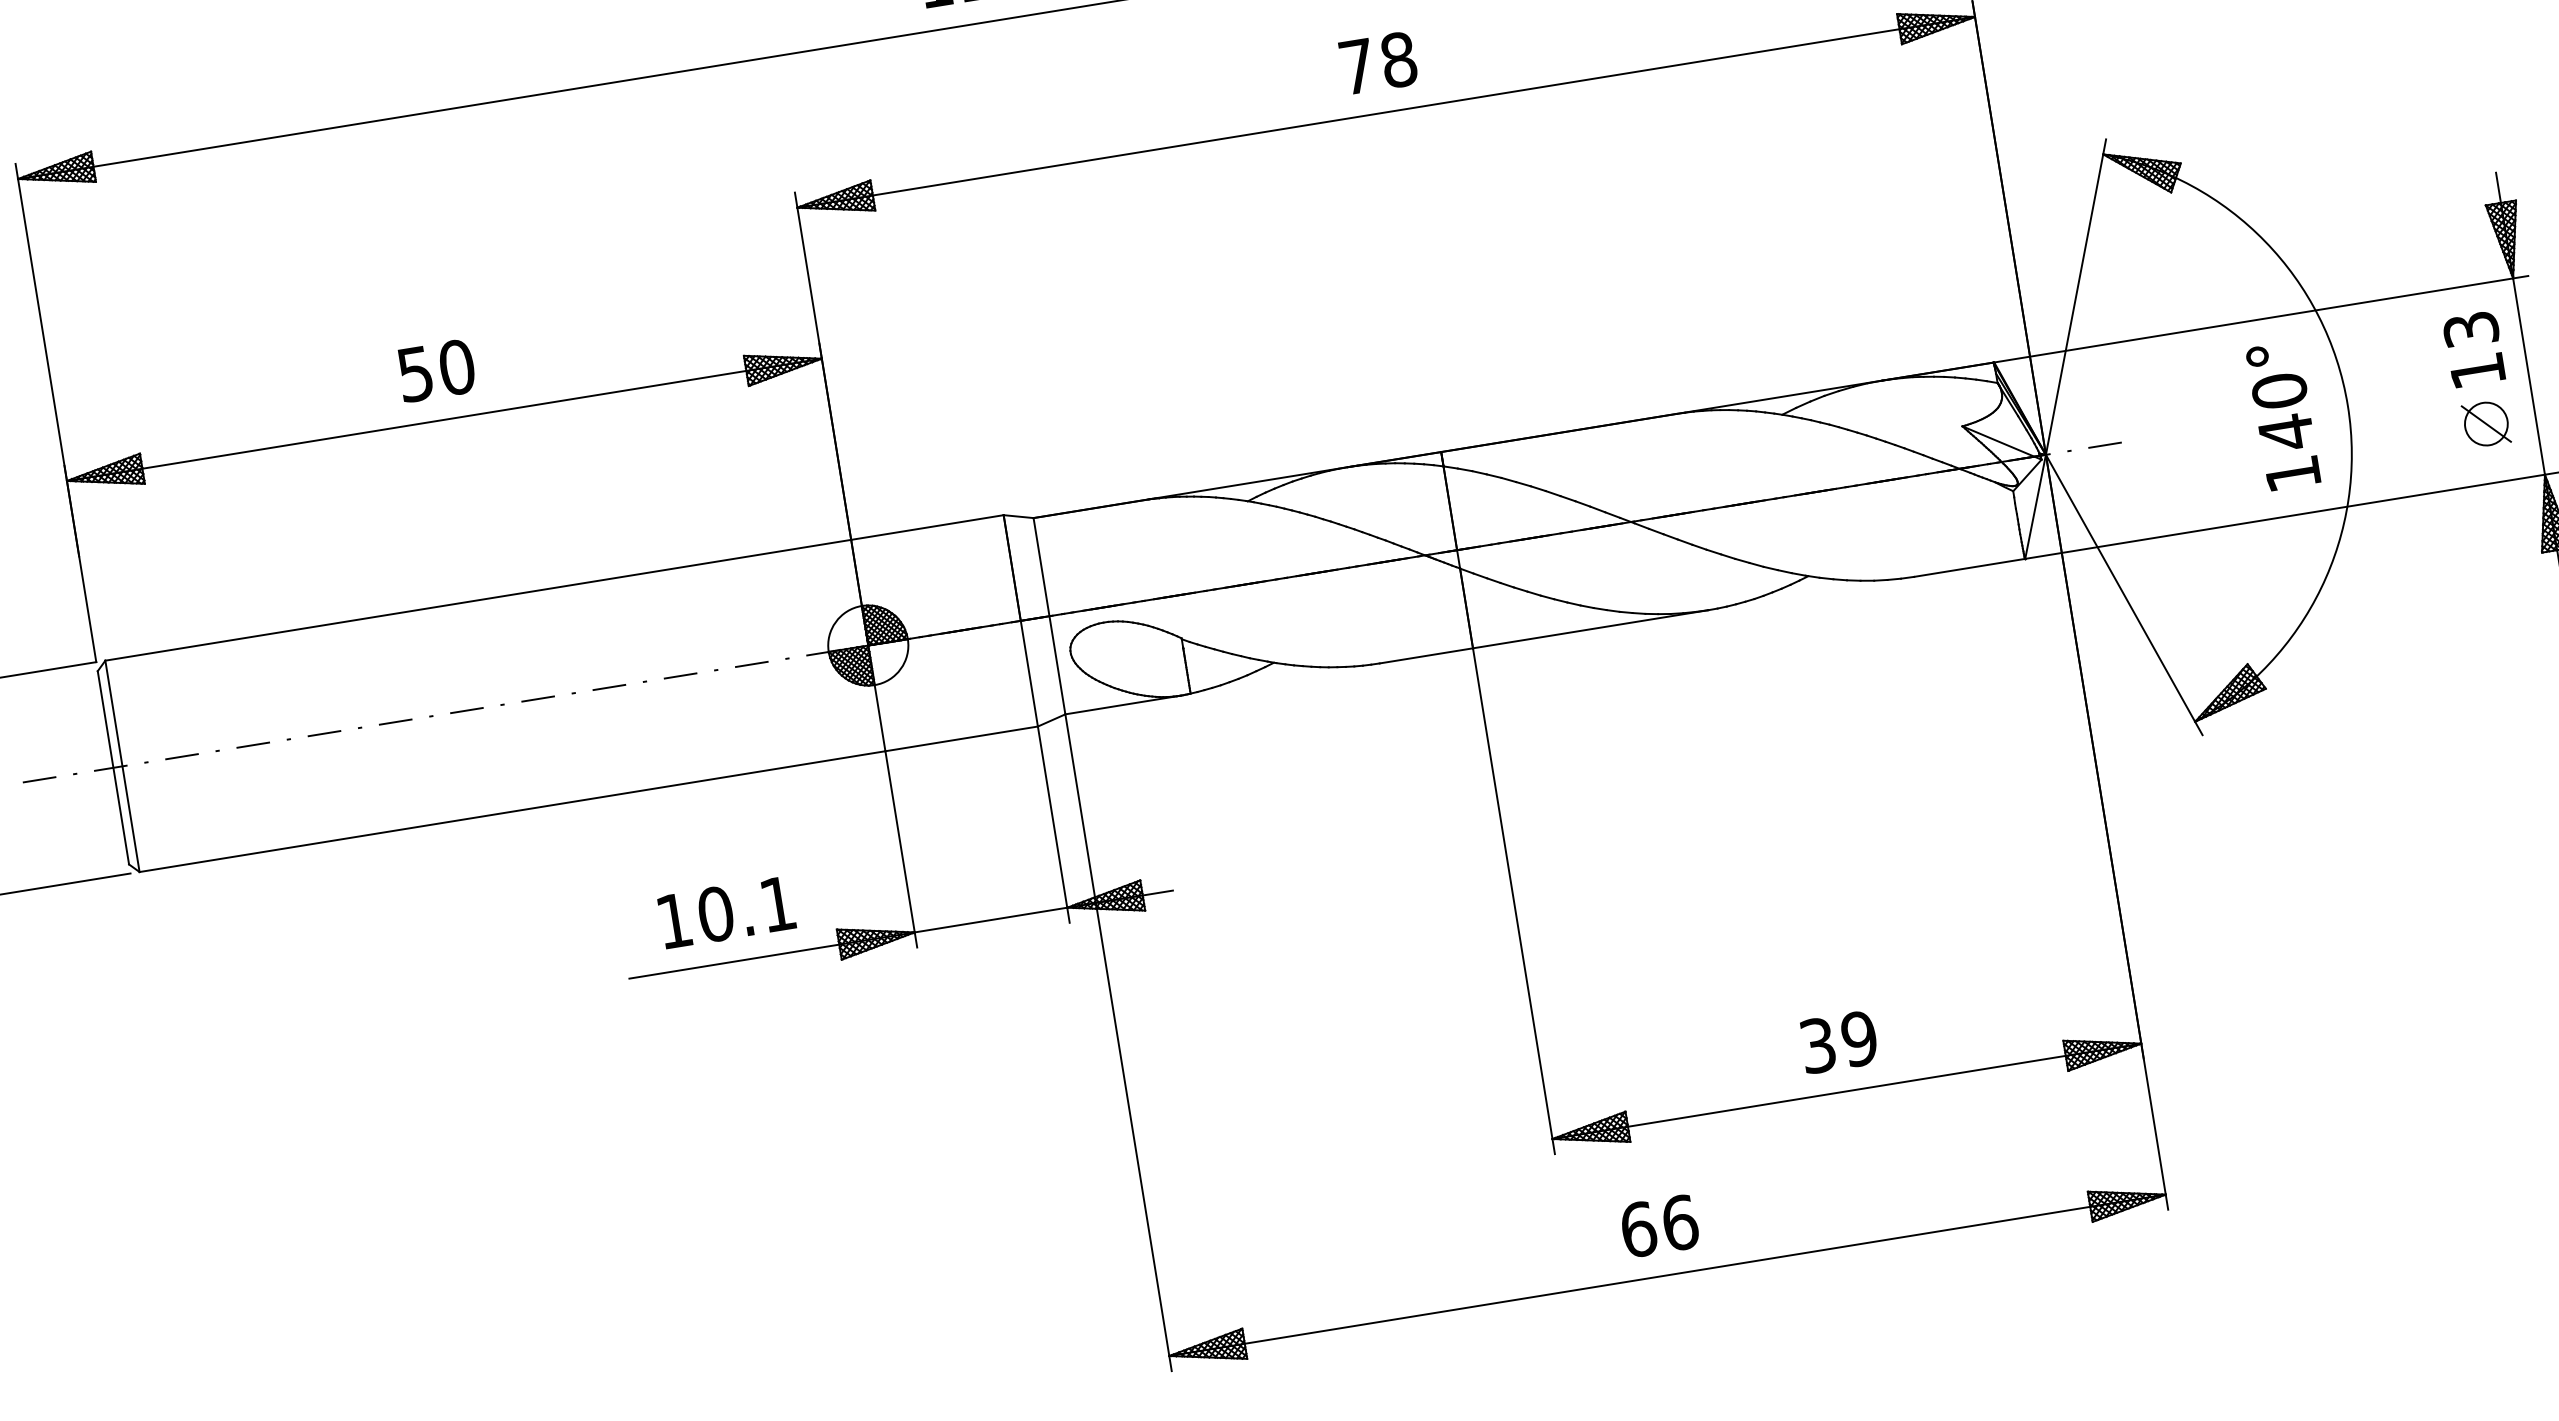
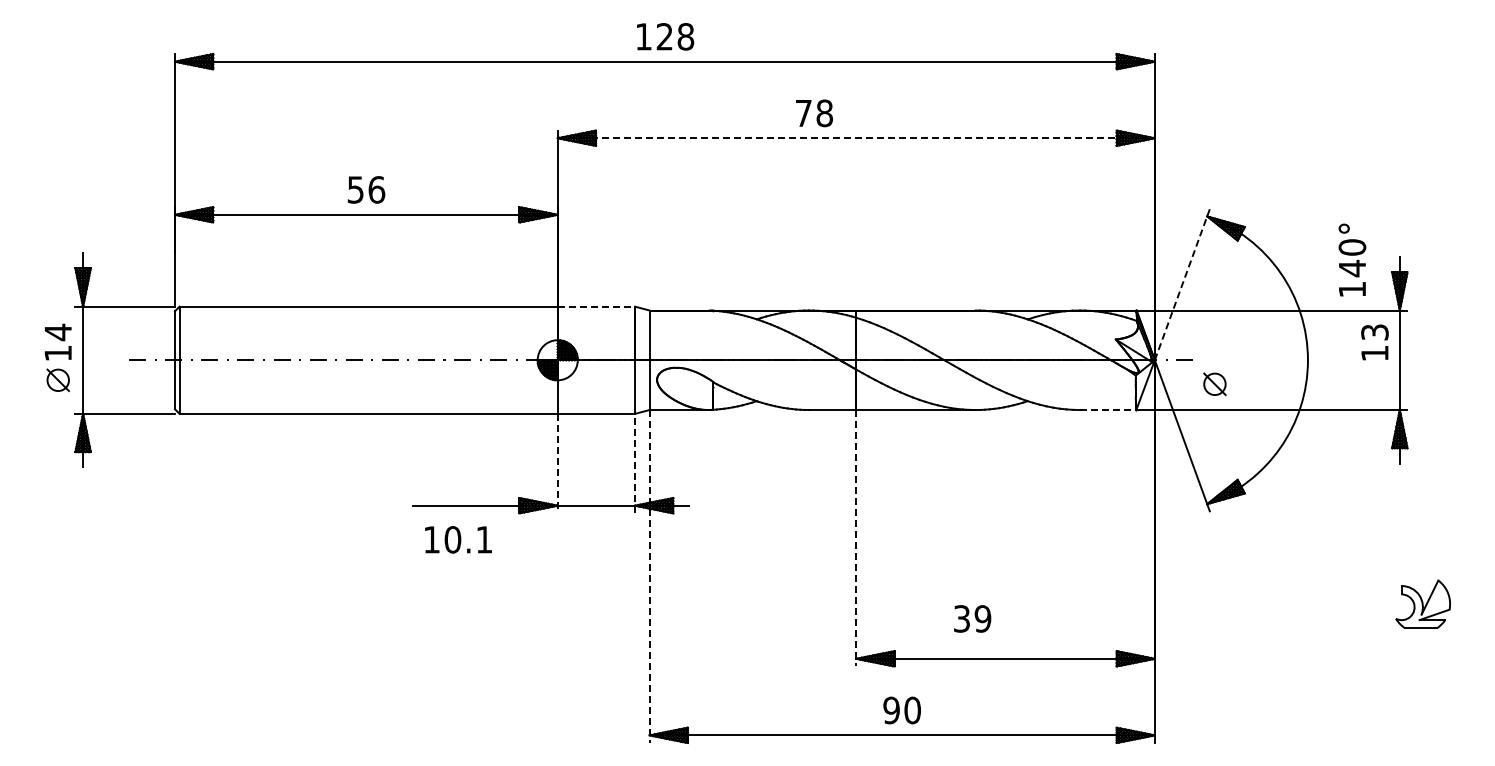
text: (1378, 63) -> (814, 113), moved
line: (1386, 112) -> (856, 138), solid -> dashed
line: (2076, 296) -> (1182, 284), solid -> dashed
text: (456, 366) -> (376, 189), 50 -> 56
text: (2283, 414) -> (1352, 259), moved
part: (2485, 424) -> (1214, 384), moved
line: (927, 527) -> (596, 306), solid -> dashed
line: (1970, 568) -> (1108, 410), solid -> dashed
line: (1054, 824) -> (635, 463), solid -> dashed
line: (900, 849) -> (557, 463), solid -> dashed
line: (1514, 901) -> (856, 538), solid -> dashed
text: (726, 911) -> (458, 539), moved
text: (1838, 1041) -> (972, 618), moved
line: (1118, 1042) -> (649, 576), solid -> dashed
text: (1660, 1226) -> (902, 710), 66 -> 90

